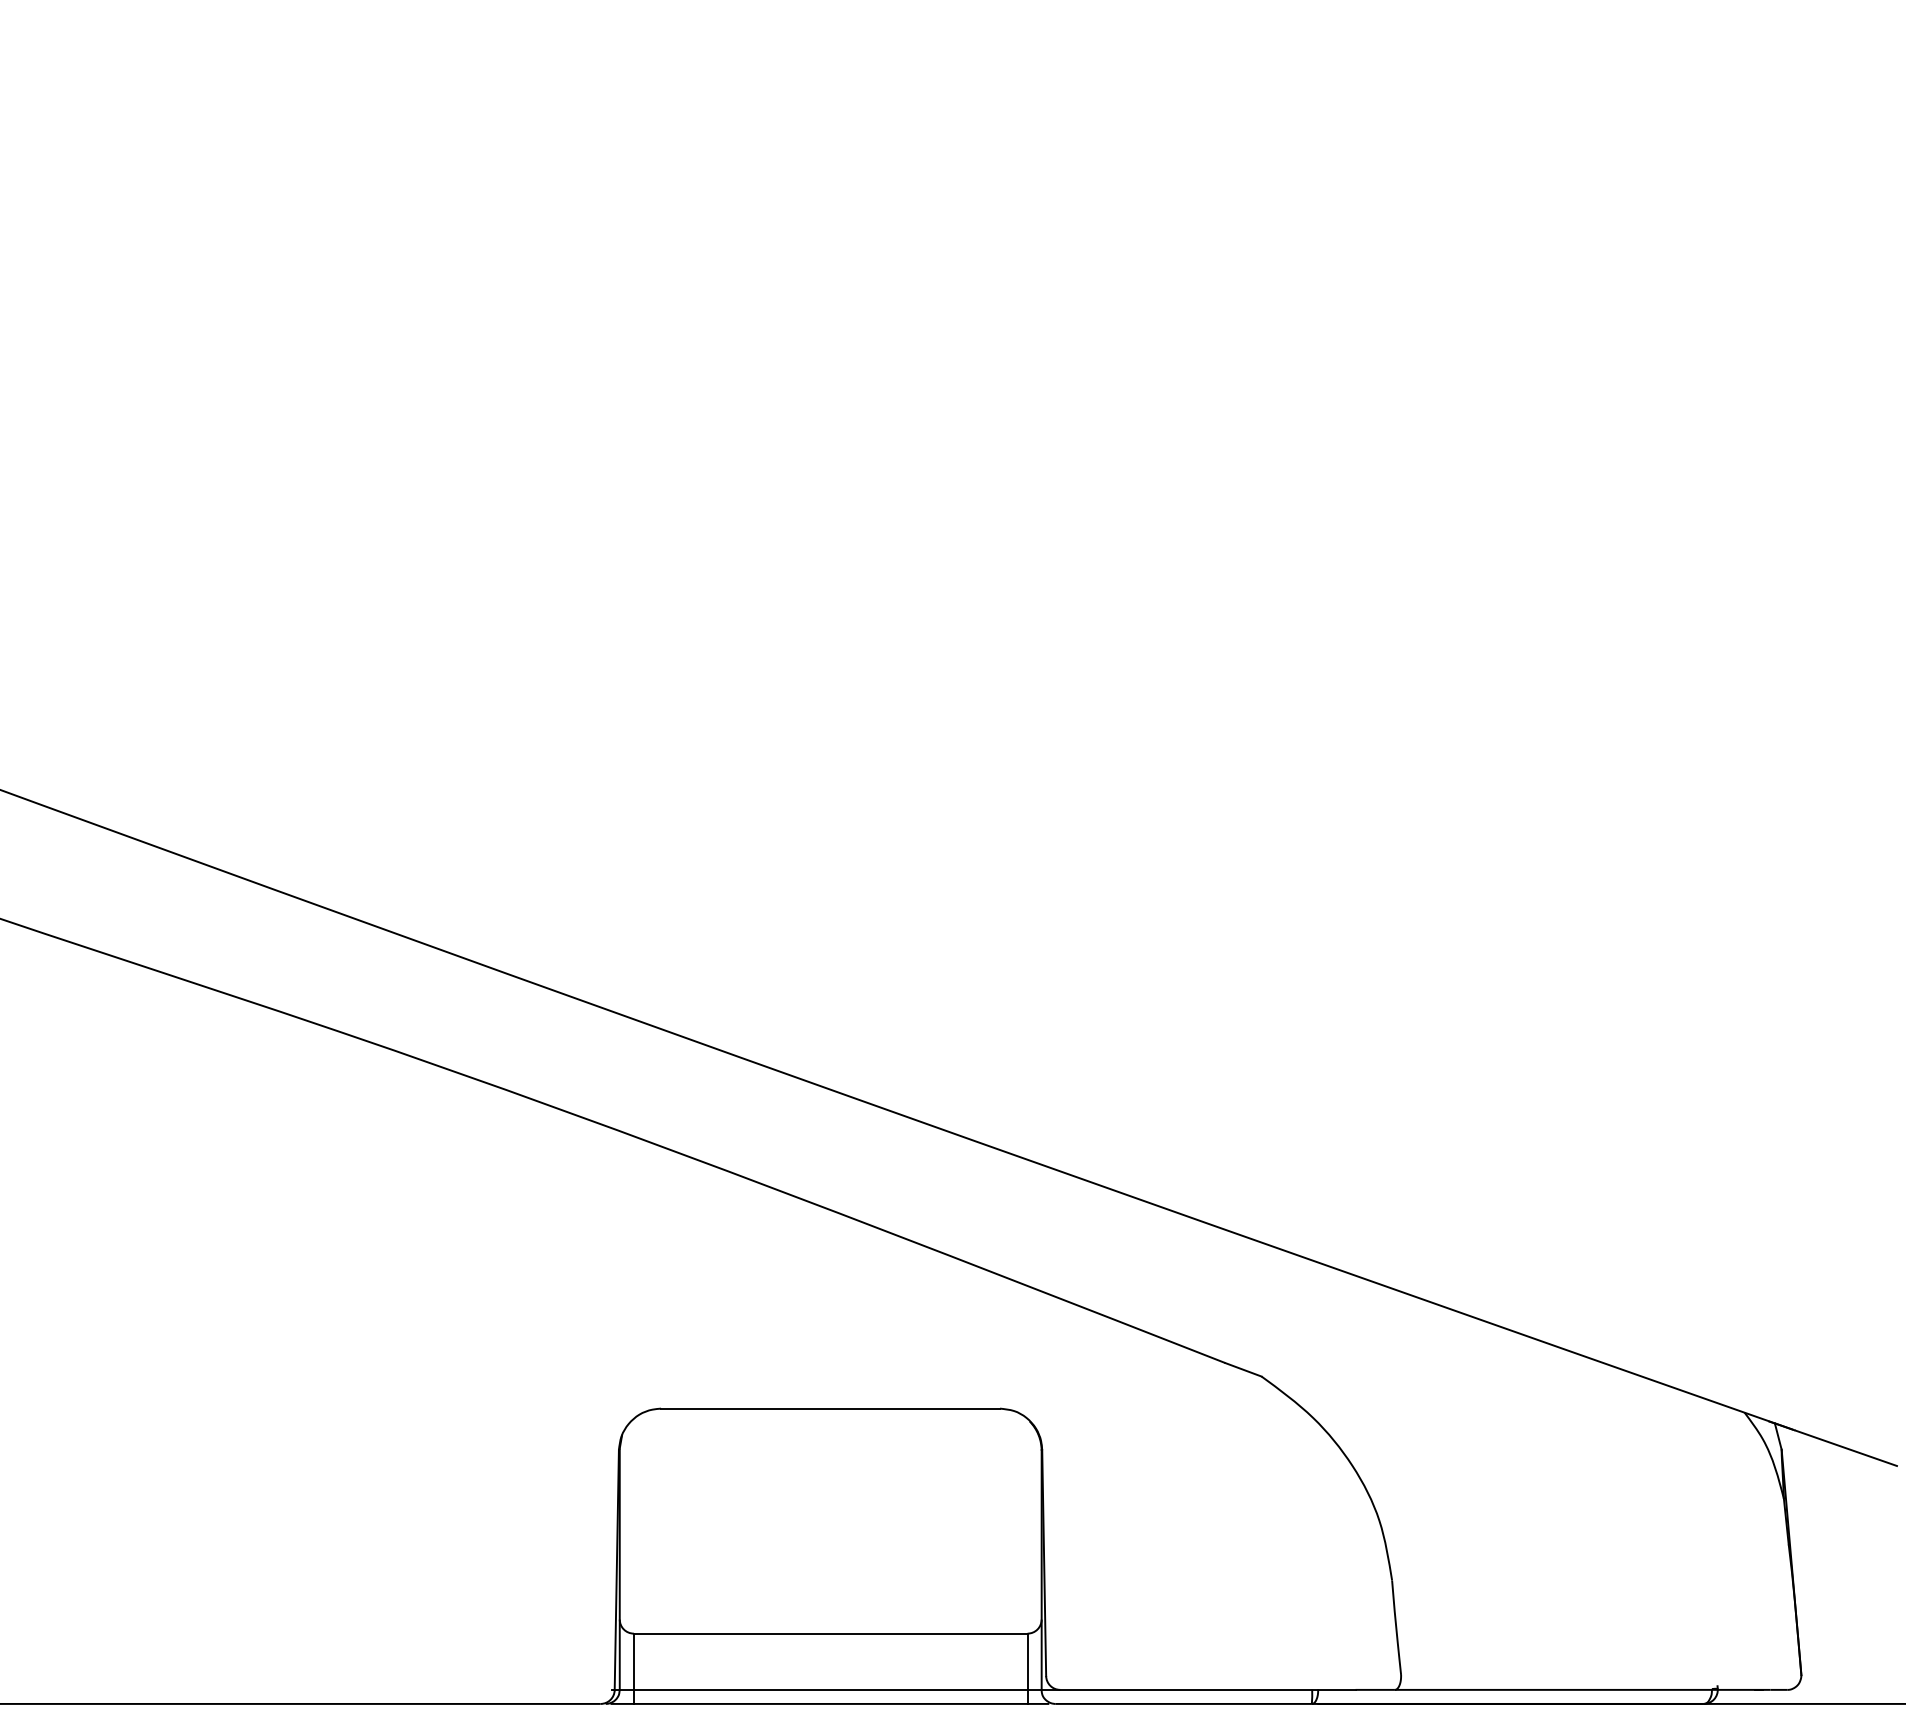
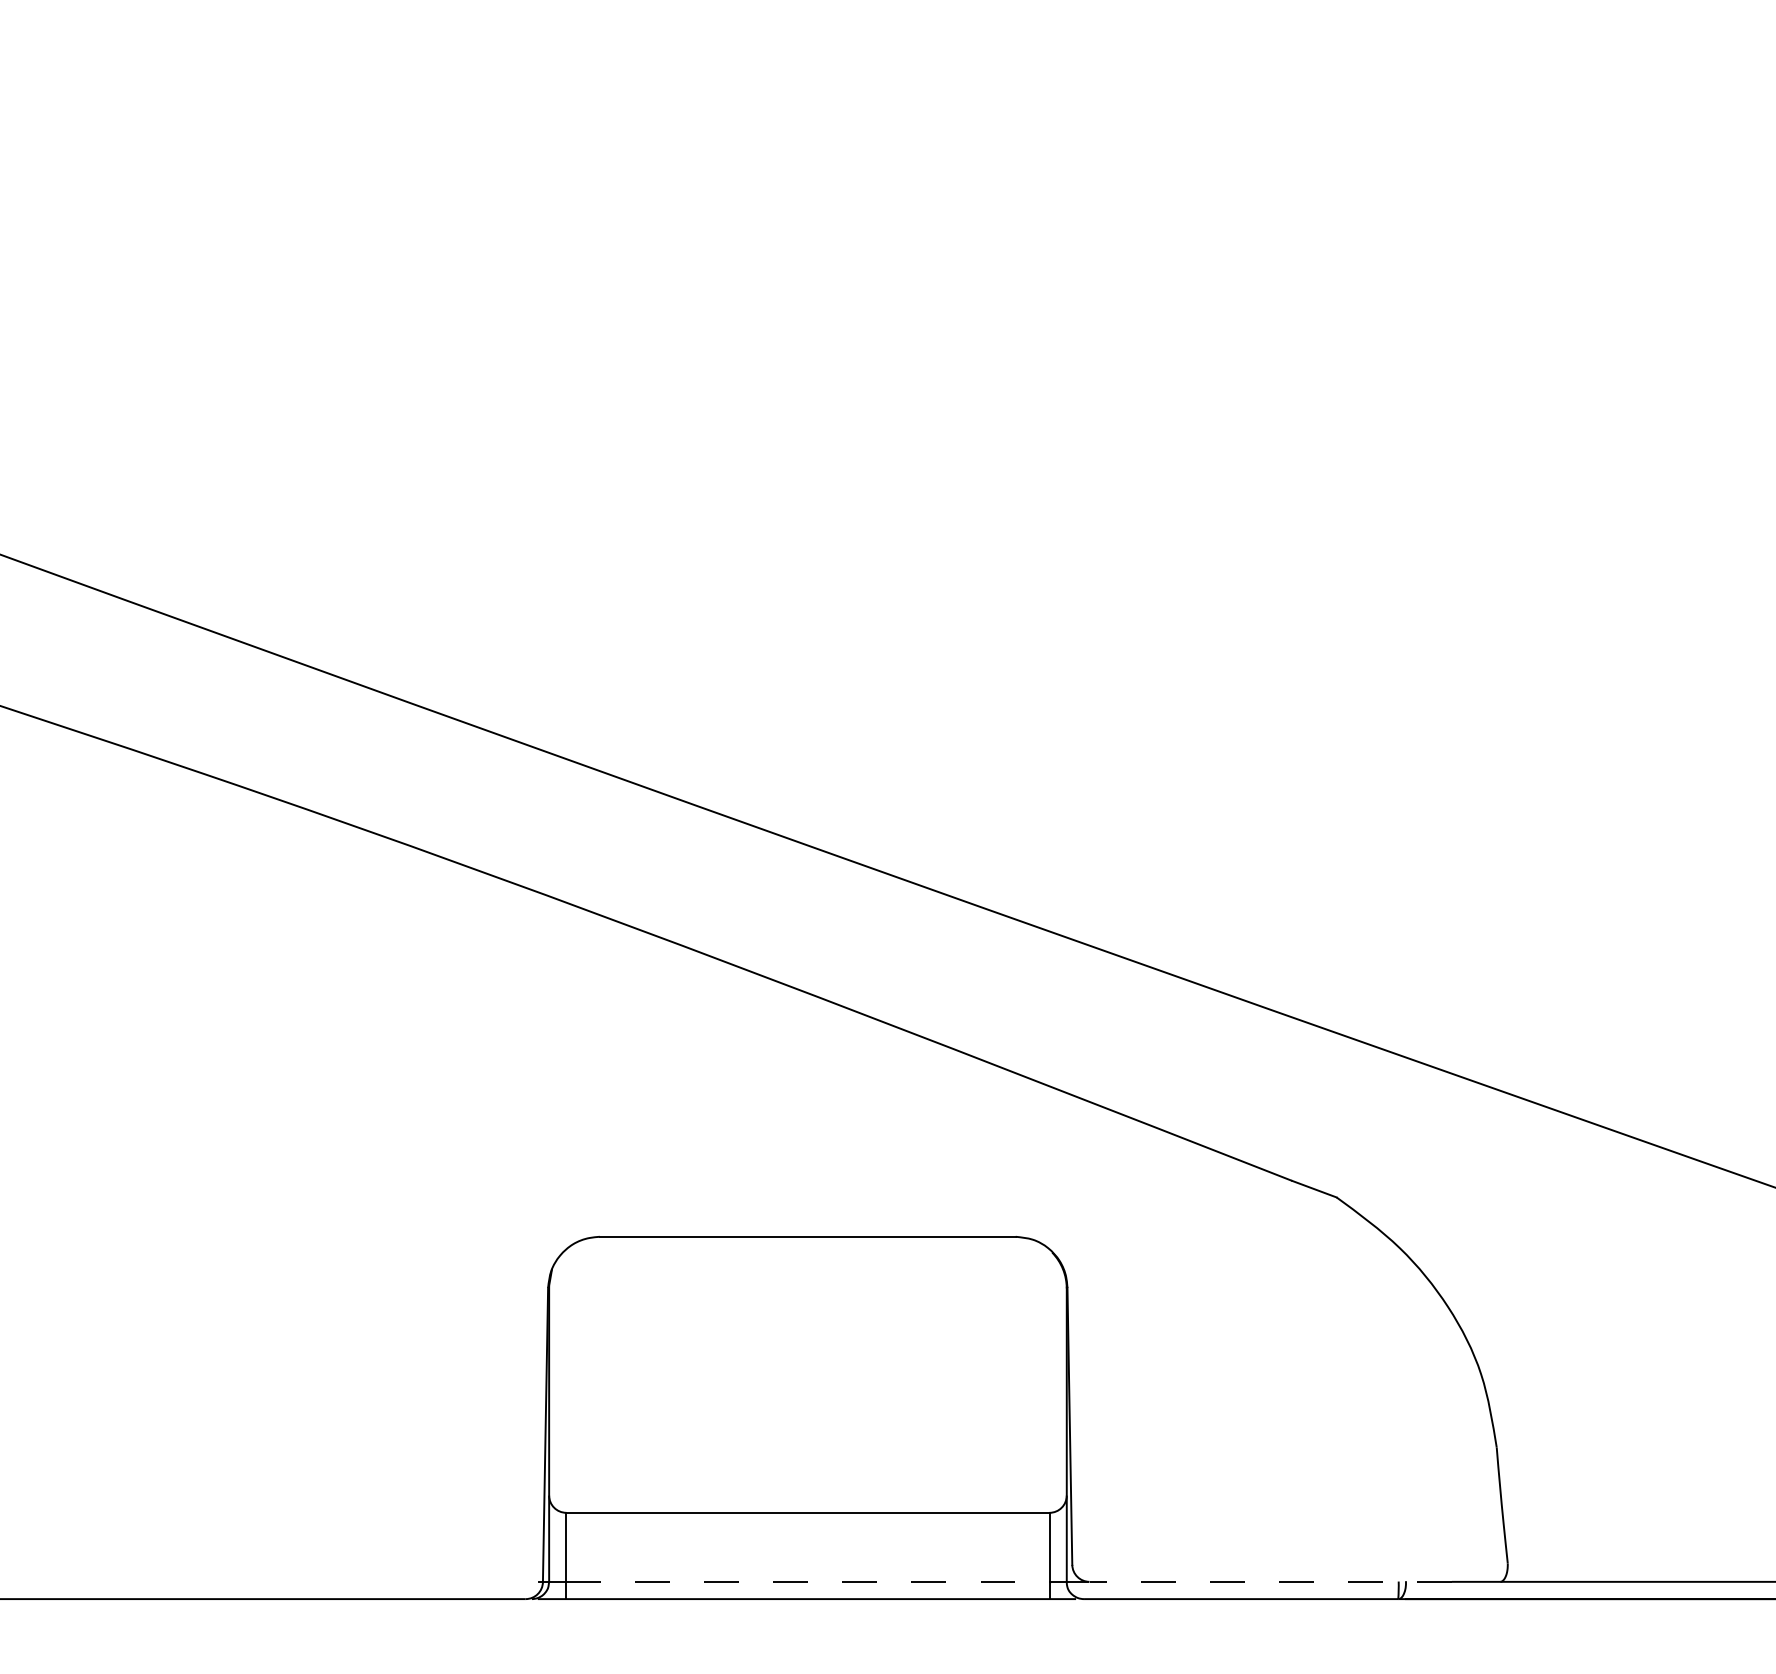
line: (830, 1689) -> (807, 1581), solid -> dashed
line: (1207, 1689) -> (1270, 1581), solid -> dashed

